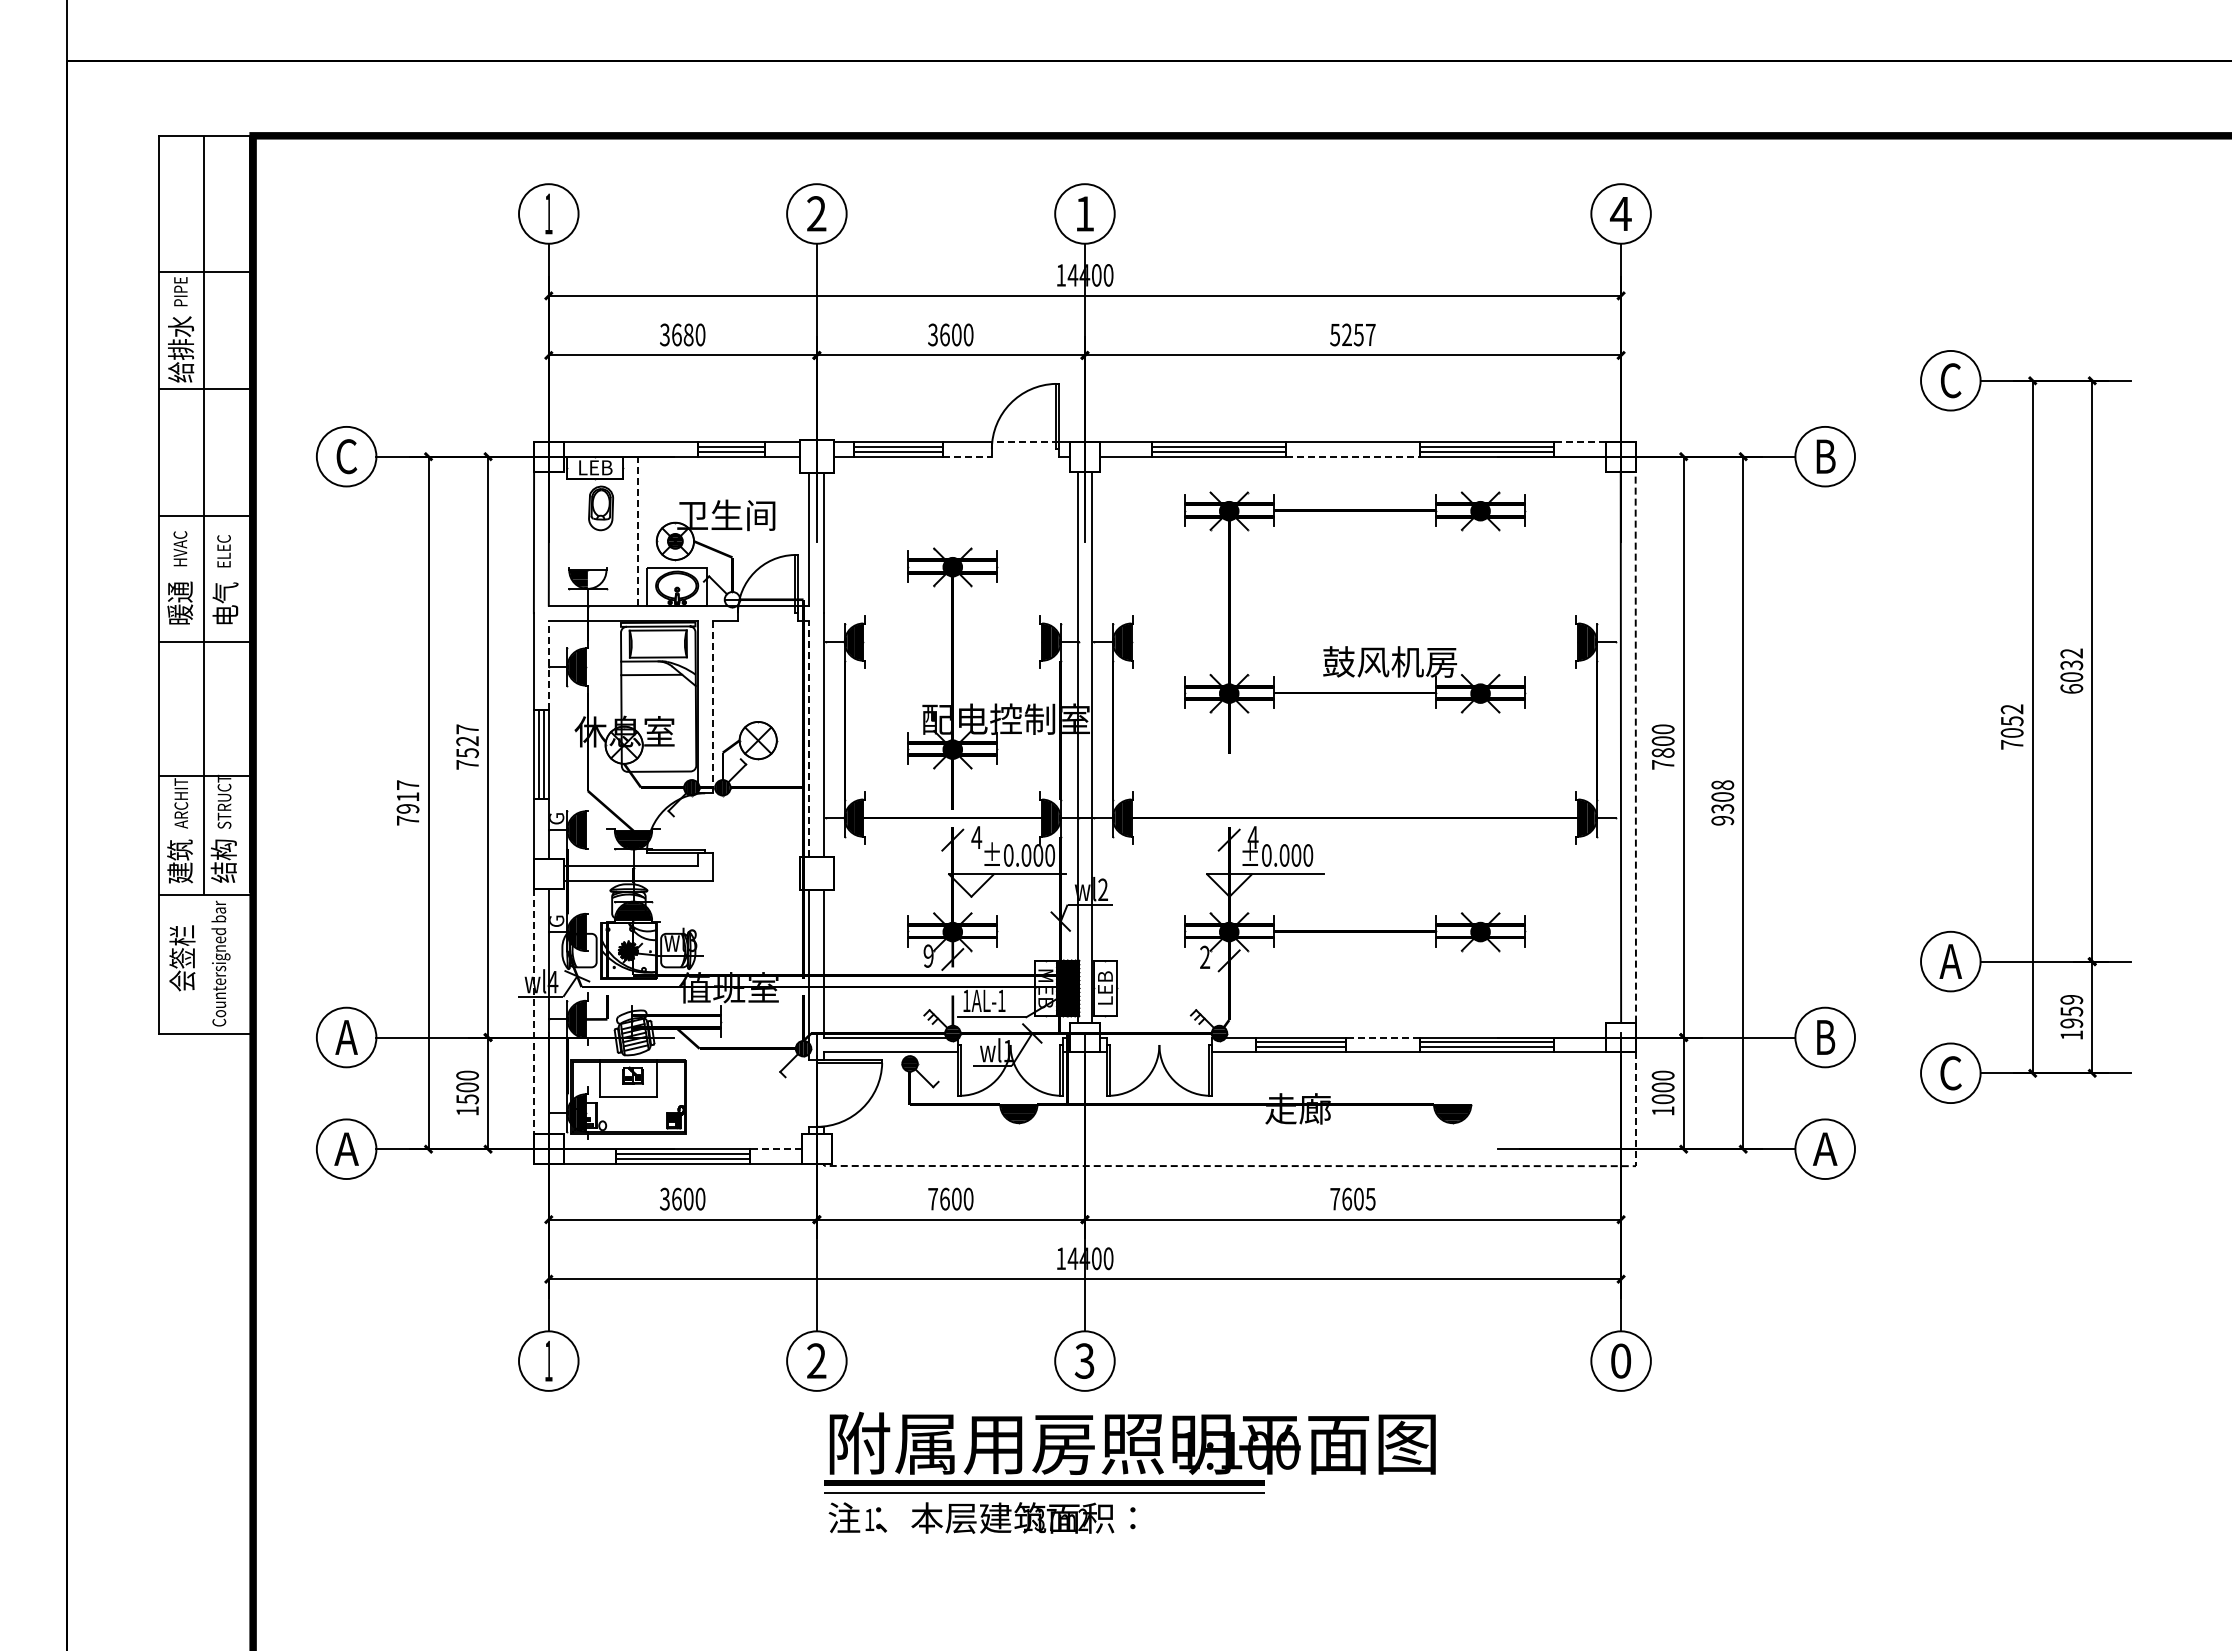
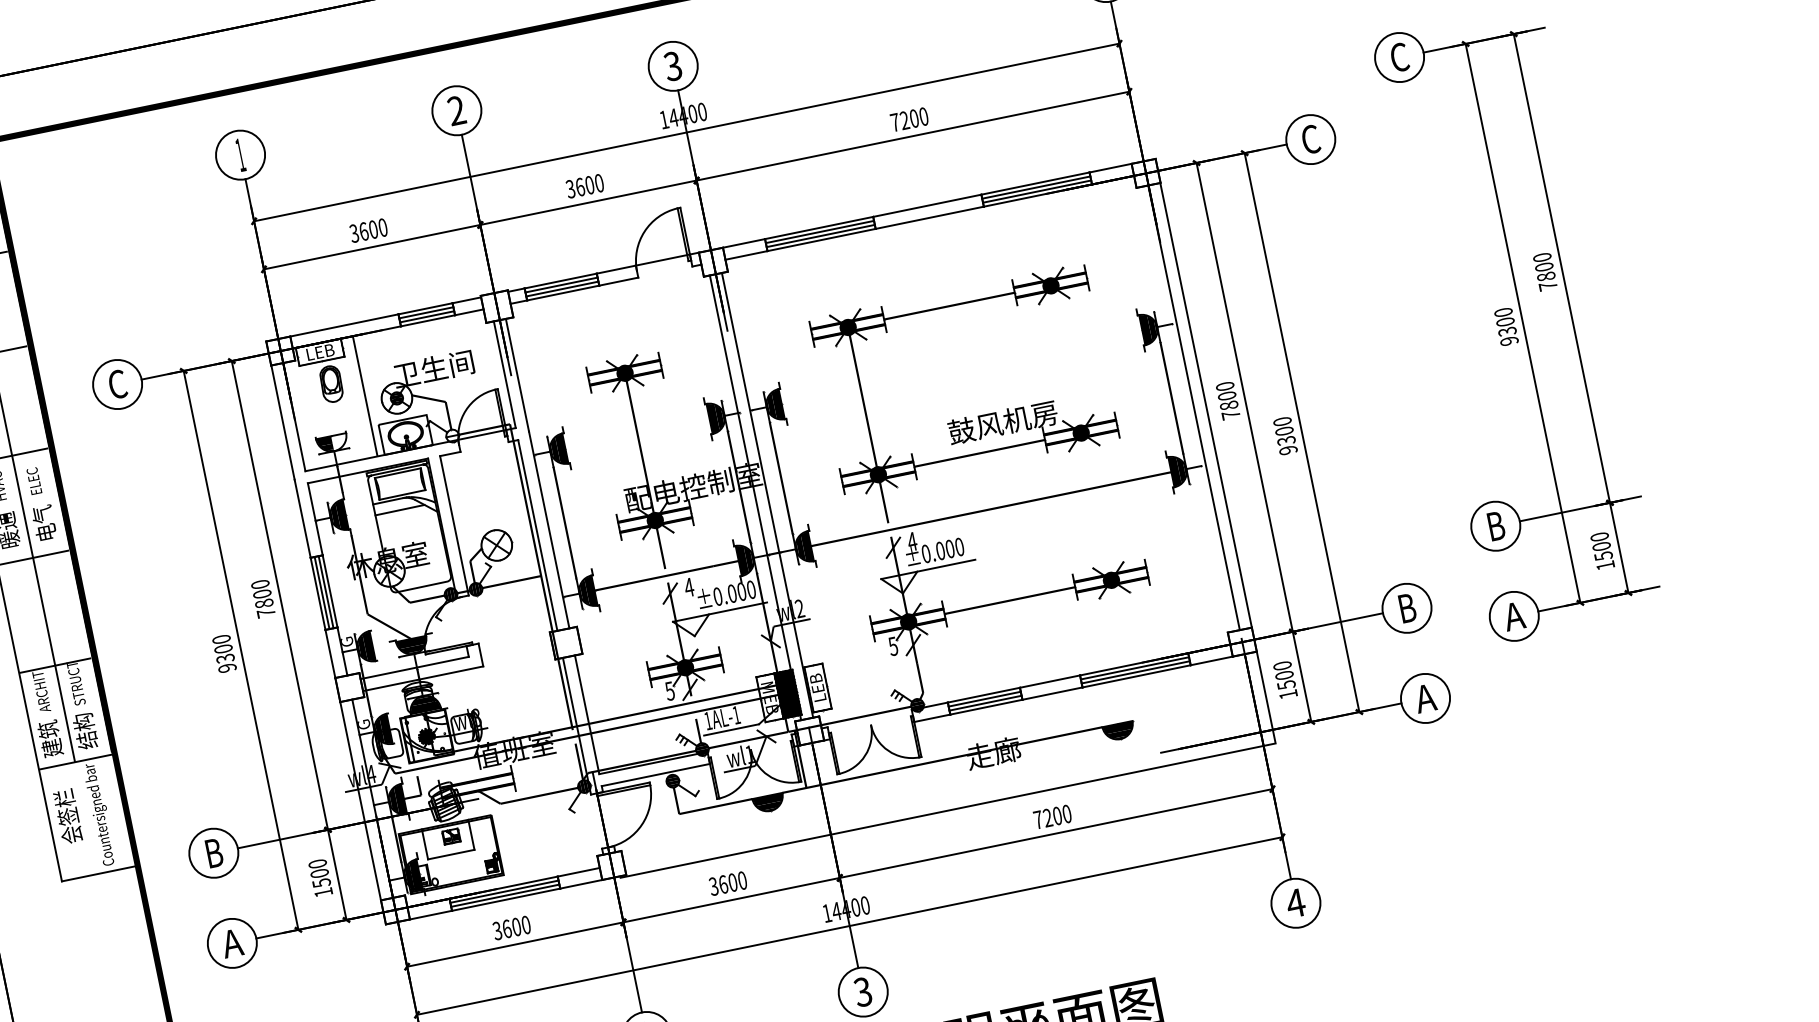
text: (1084, 213) -> (672, 66), 1 -> 3
text: (688, 334) -> (373, 229), 3680 -> 3600
text: (1352, 334) -> (909, 119), 5257 -> 7200
line: (1025, 441) -> (662, 259), dashed -> solid
line: (1579, 441) -> (1110, 168), dashed -> solid
line: (968, 456) -> (619, 281), dashed -> solid
line: (1353, 456) -> (930, 217), dashed -> solid
text: (1825, 456) -> (1311, 139), B -> C
line: (638, 530) -> (365, 395), dashed -> solid
part: (1347, 646) -> (966, 417), moved
line: (548, 665) -> (315, 519), dashed -> solid
text: (2071, 670) -> (1544, 271), 6032 -> 7800
line: (712, 706) -> (454, 525), dashed -> solid
text: (2011, 726) -> (1505, 326), 7052 -> 9300
line: (809, 738) -> (537, 535), dashed -> solid
text: (467, 741) -> (262, 594), 7527 -> 7800
line: (1635, 747) -> (1205, 405), dashed -> solid
text: (1722, 785) -> (1282, 421), 9308 -> 9300
text: (407, 802) -> (224, 653), 7917 -> 9300
text: (928, 955) -> (669, 690), 9 -> 5
text: (1204, 957) -> (892, 646), 2 -> 5
text: (1950, 961) -> (1495, 526), A -> B
line: (533, 1011) -> (360, 801), dashed -> solid
text: (2071, 1011) -> (1601, 546), 1959 -> 1500
text: (346, 1037) -> (213, 853), A -> B
line: (1382, 1037) -> (1049, 681), dashed -> solid
text: (1950, 1073) -> (1514, 616), C -> A
text: (1662, 1099) -> (1285, 685), 1000 -> 1500
line: (775, 1149) -> (578, 872), dashed -> solid
line: (1286, 1166) -> (993, 801), dashed -> solid
text: (932, 1198) -> (713, 886), 7600 -> 3600
text: (1358, 1198) -> (1057, 815), 7605 -> 7200
text: (1620, 1360) -> (1295, 902), 0 -> 4

